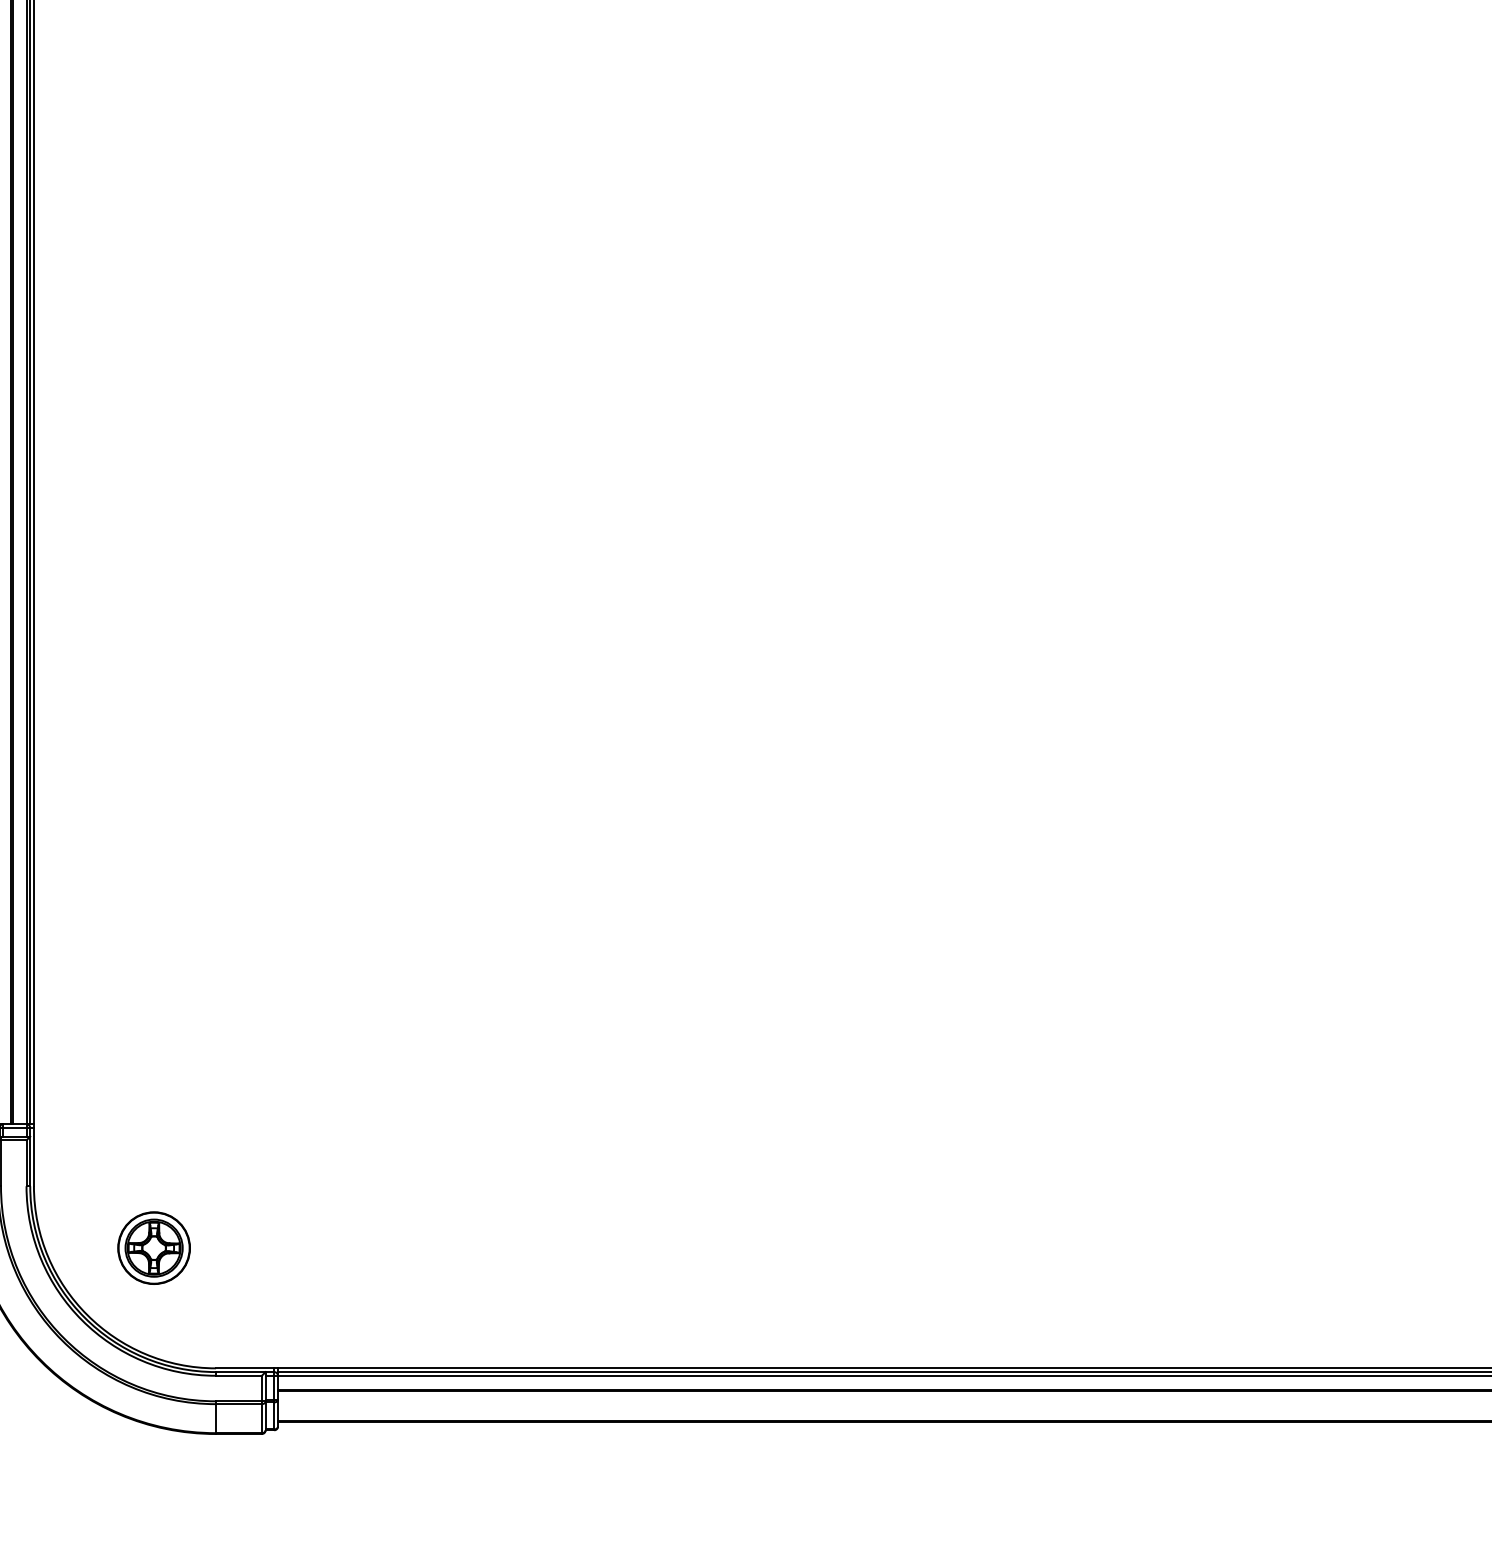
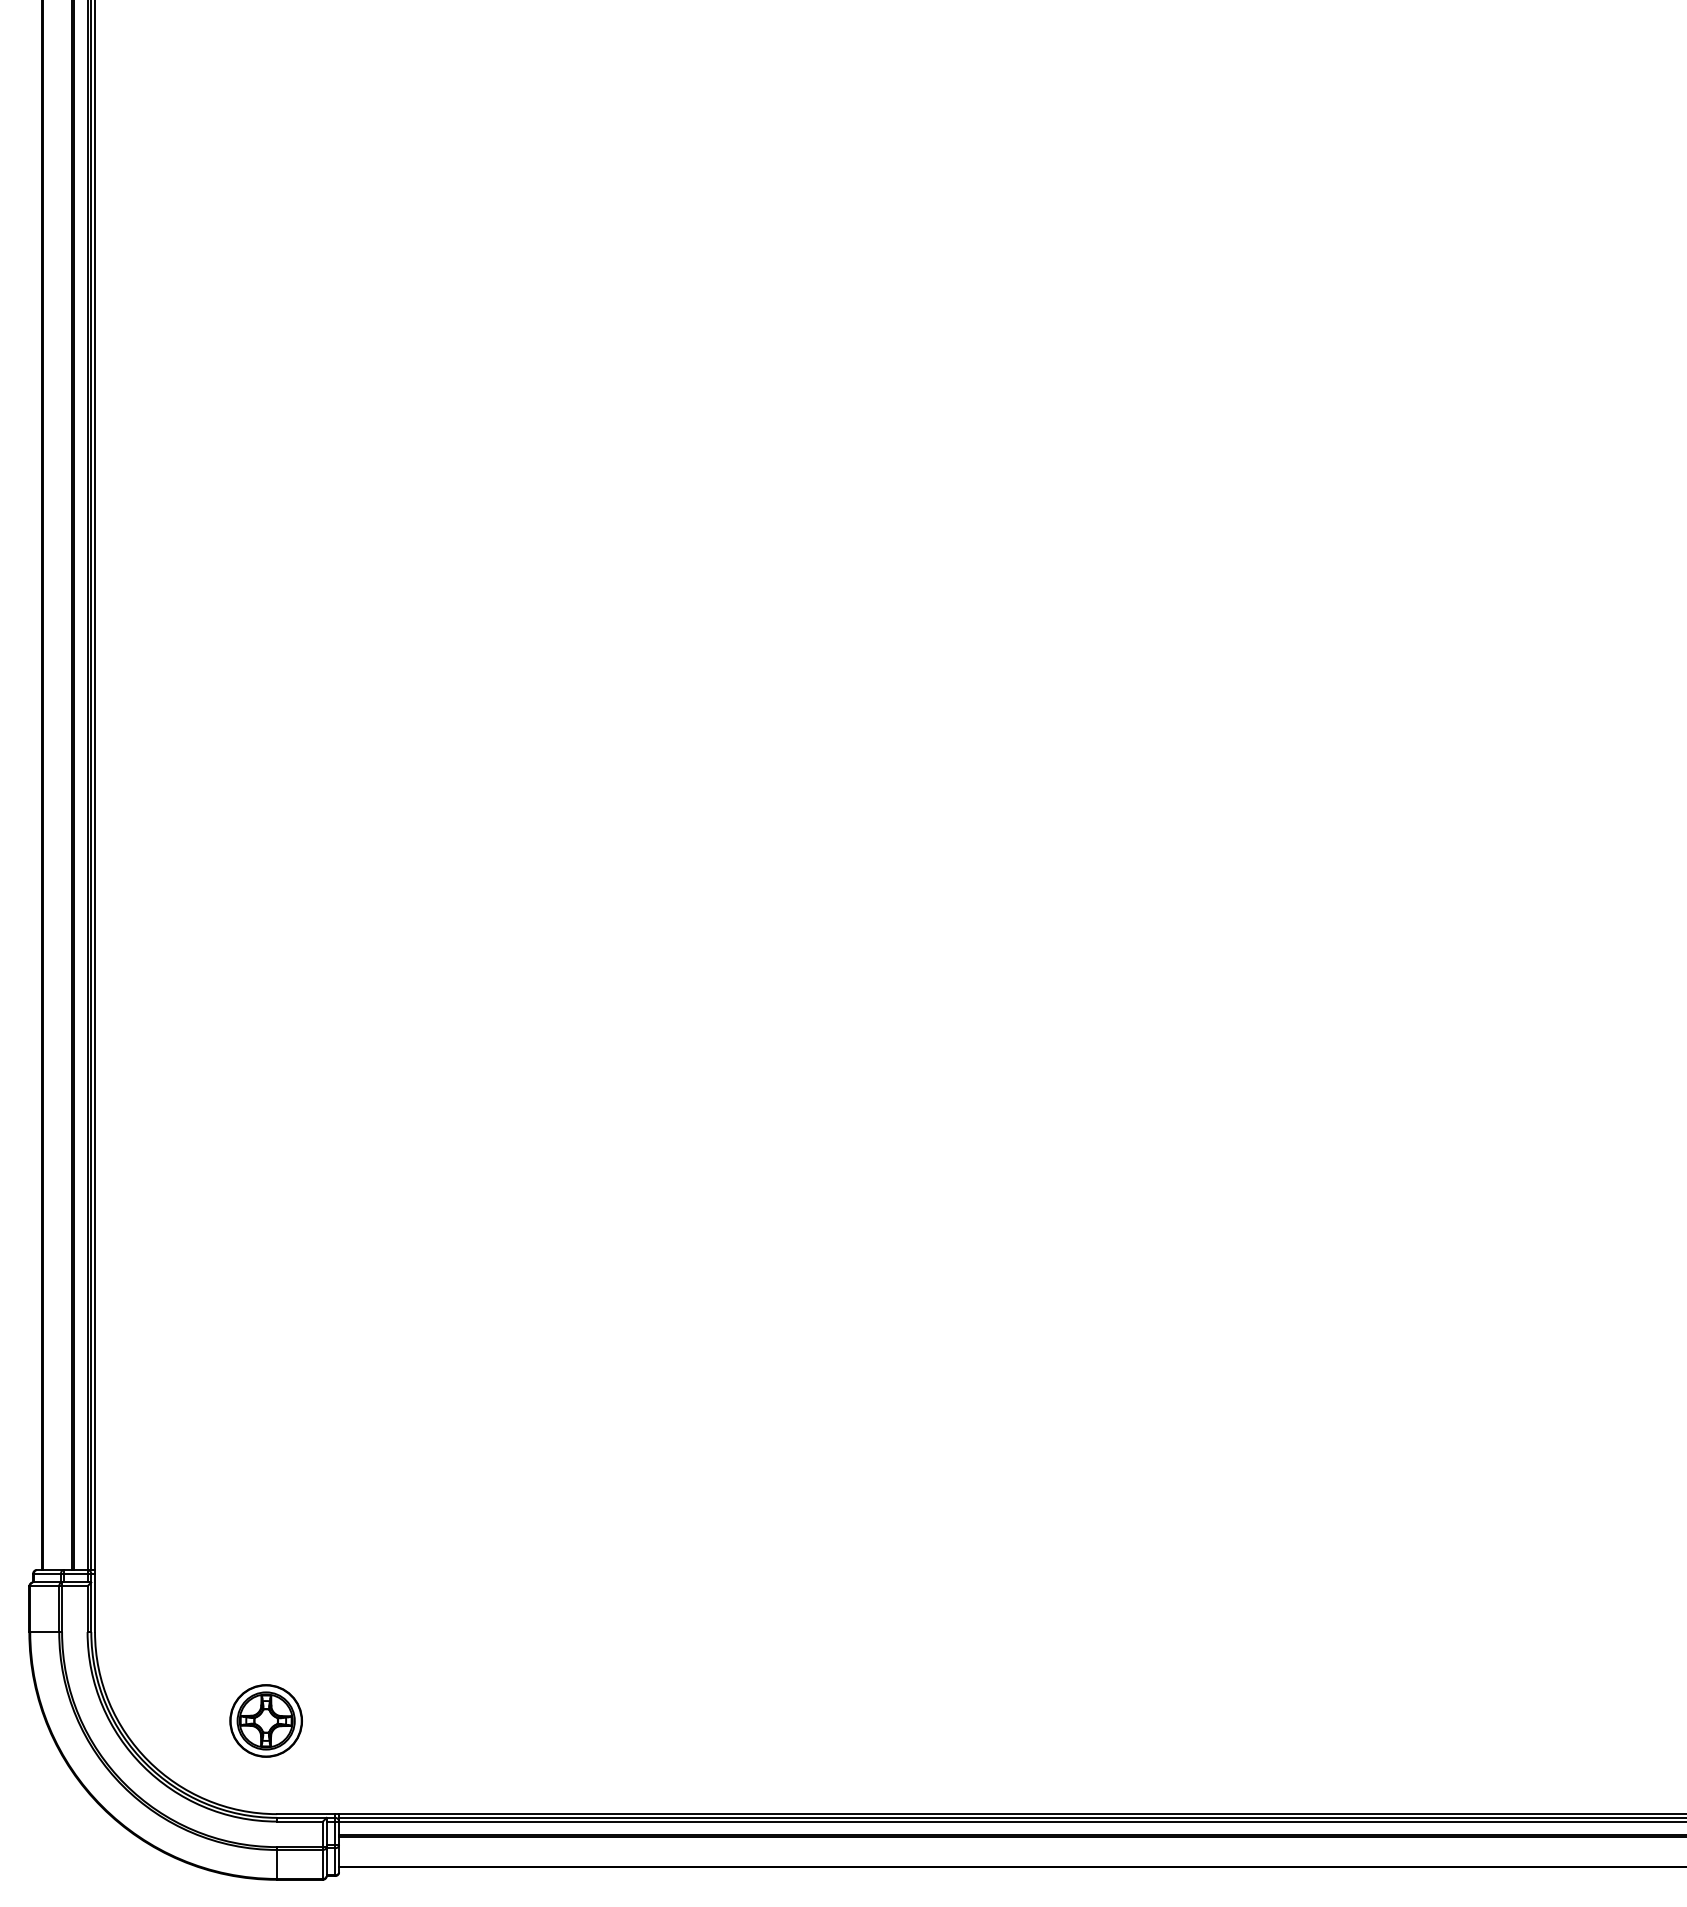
part: (153, 1247) -> (265, 1720), moved

